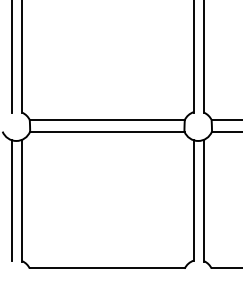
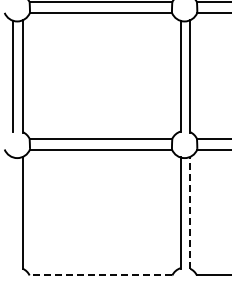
line: (12, 200) -> (13, 212), removed
line: (204, 200) -> (190, 212), solid -> dashed
line: (106, 268) -> (100, 275), solid -> dashed

